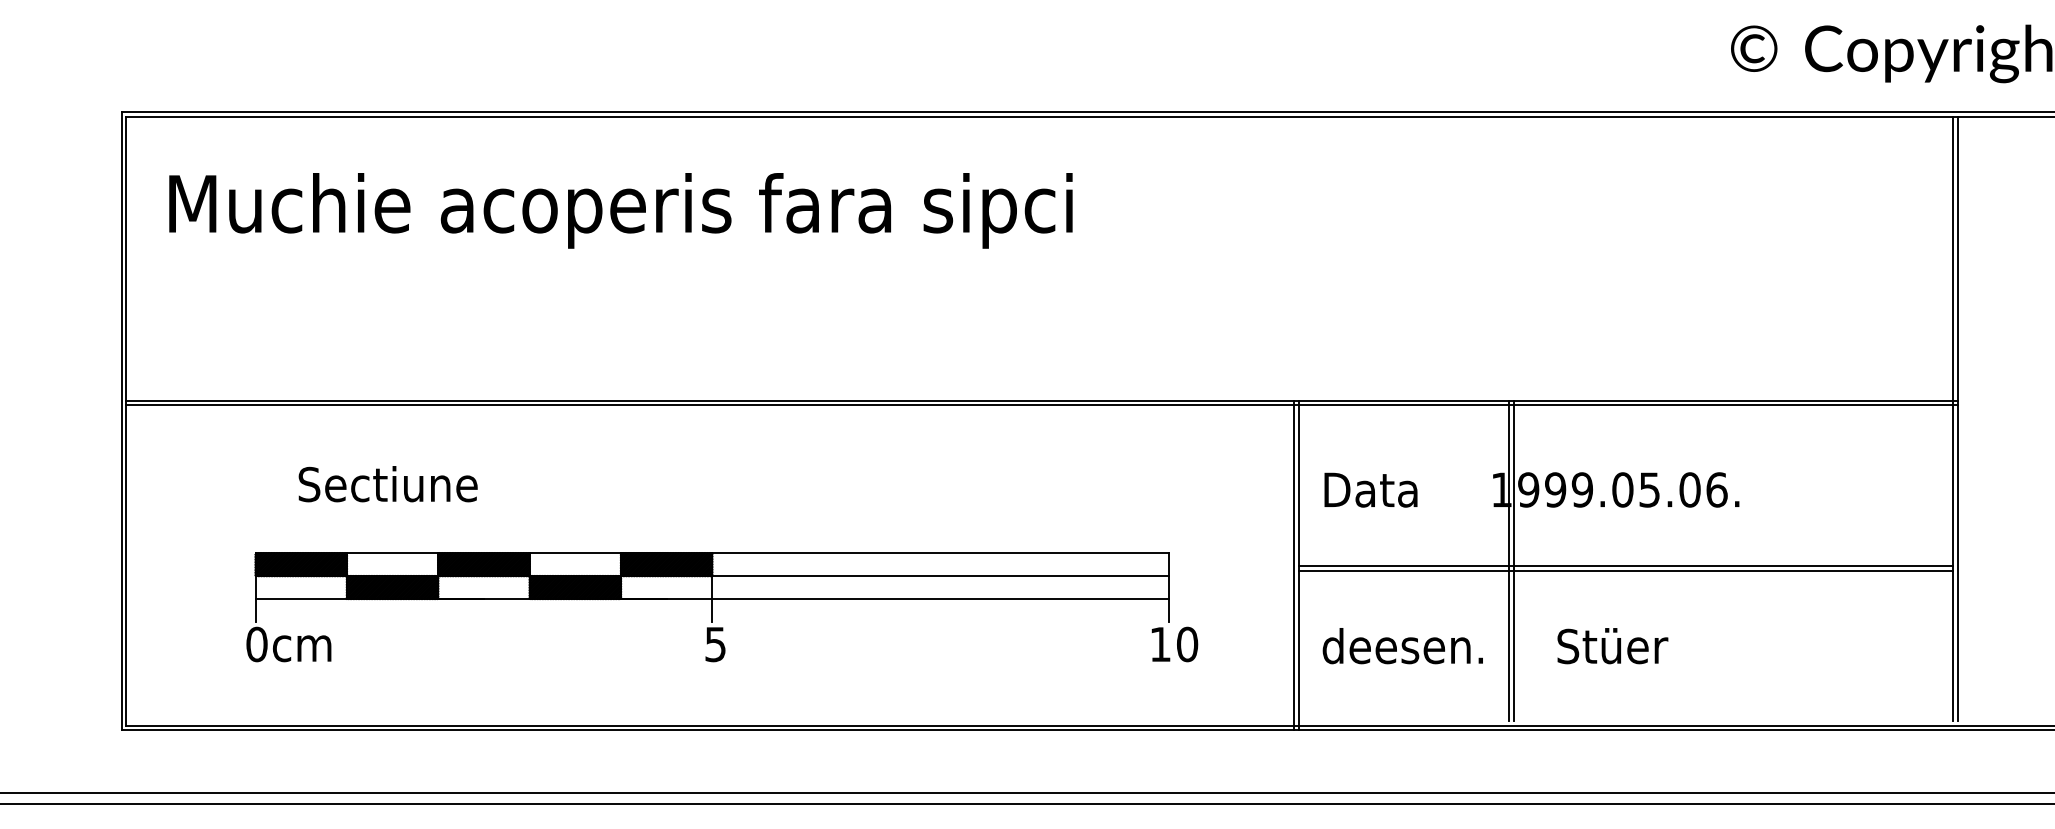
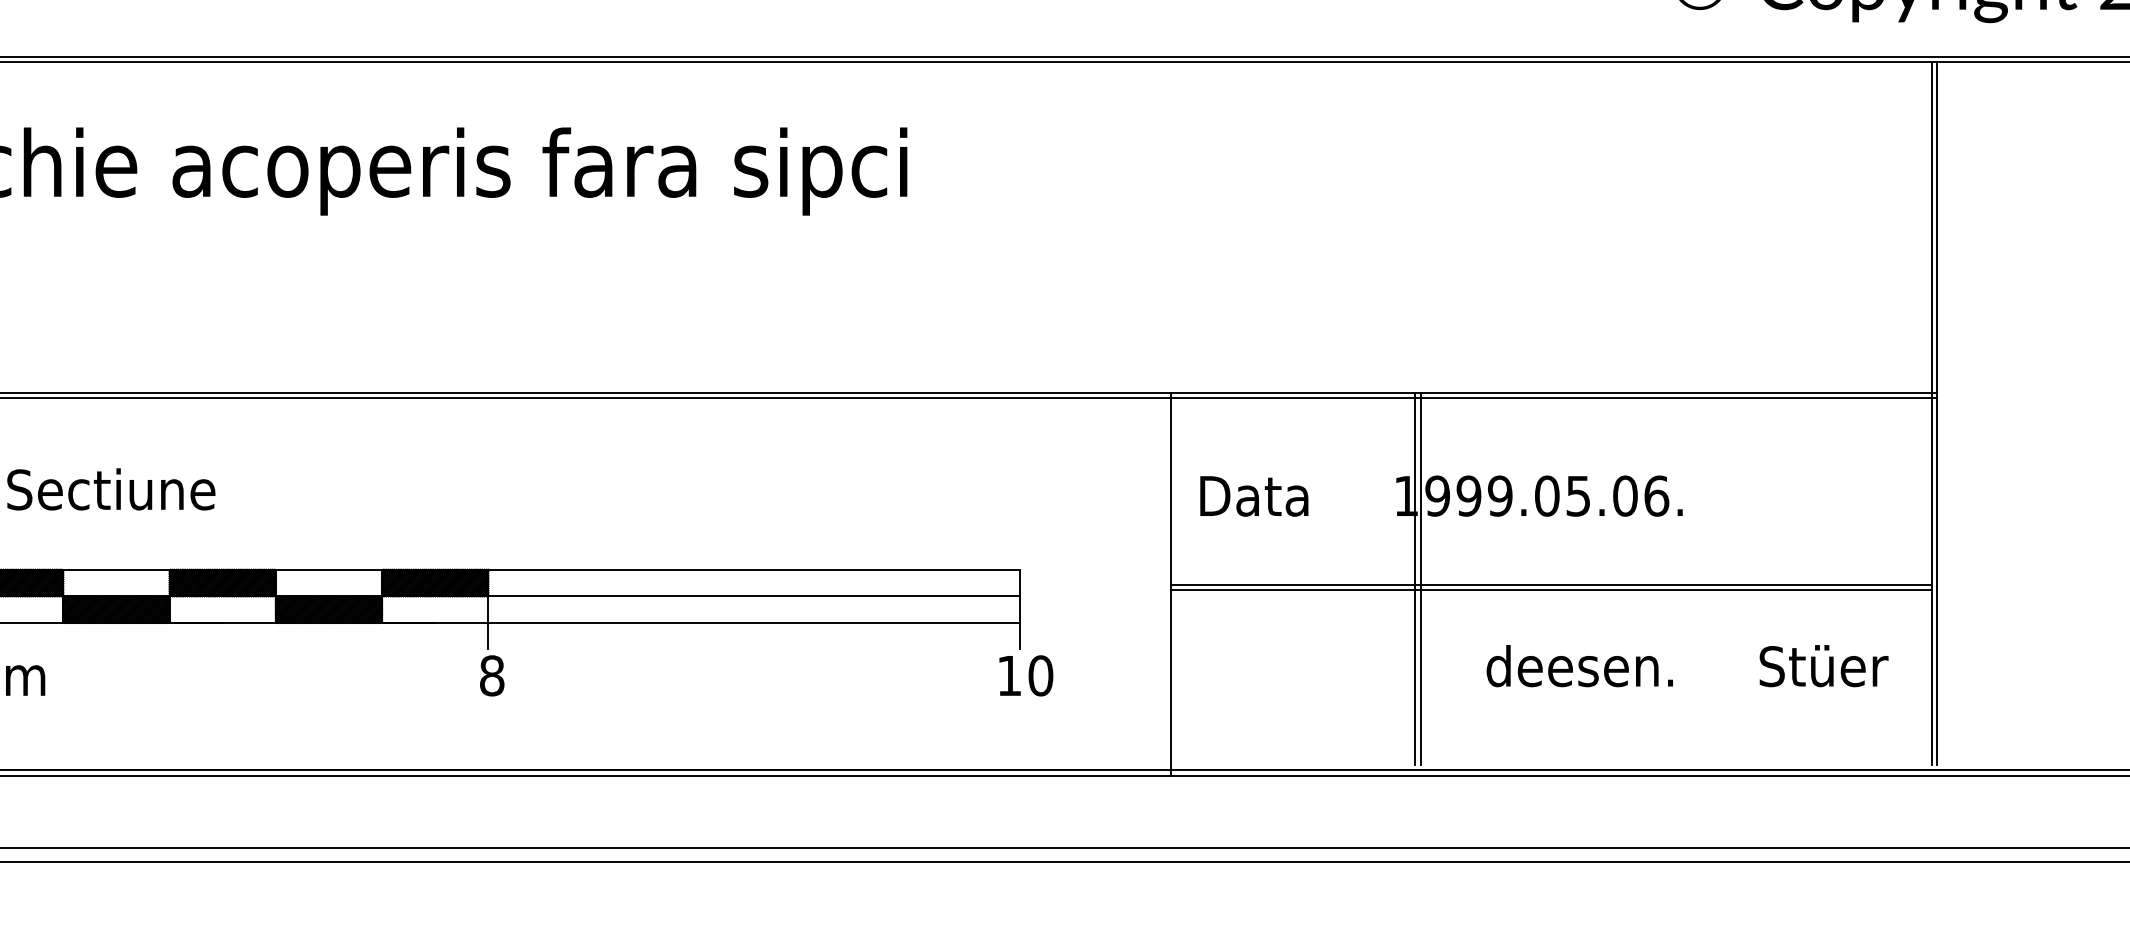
line: (1294, 565) -> (1165, 583), removed
text: (715, 644) -> (491, 675), 5 -> 8
text: (1495, 646) -> (1687, 666), moved

